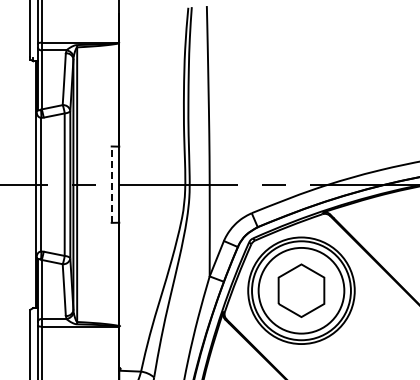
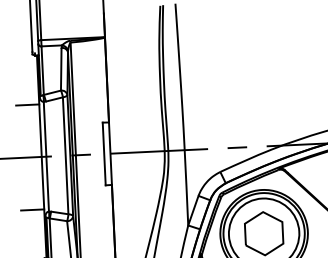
line: (21, 120) -> (27, 104), added
line: (111, 184) -> (104, 153), dashed -> solid
line: (21, 248) -> (32, 209), added

